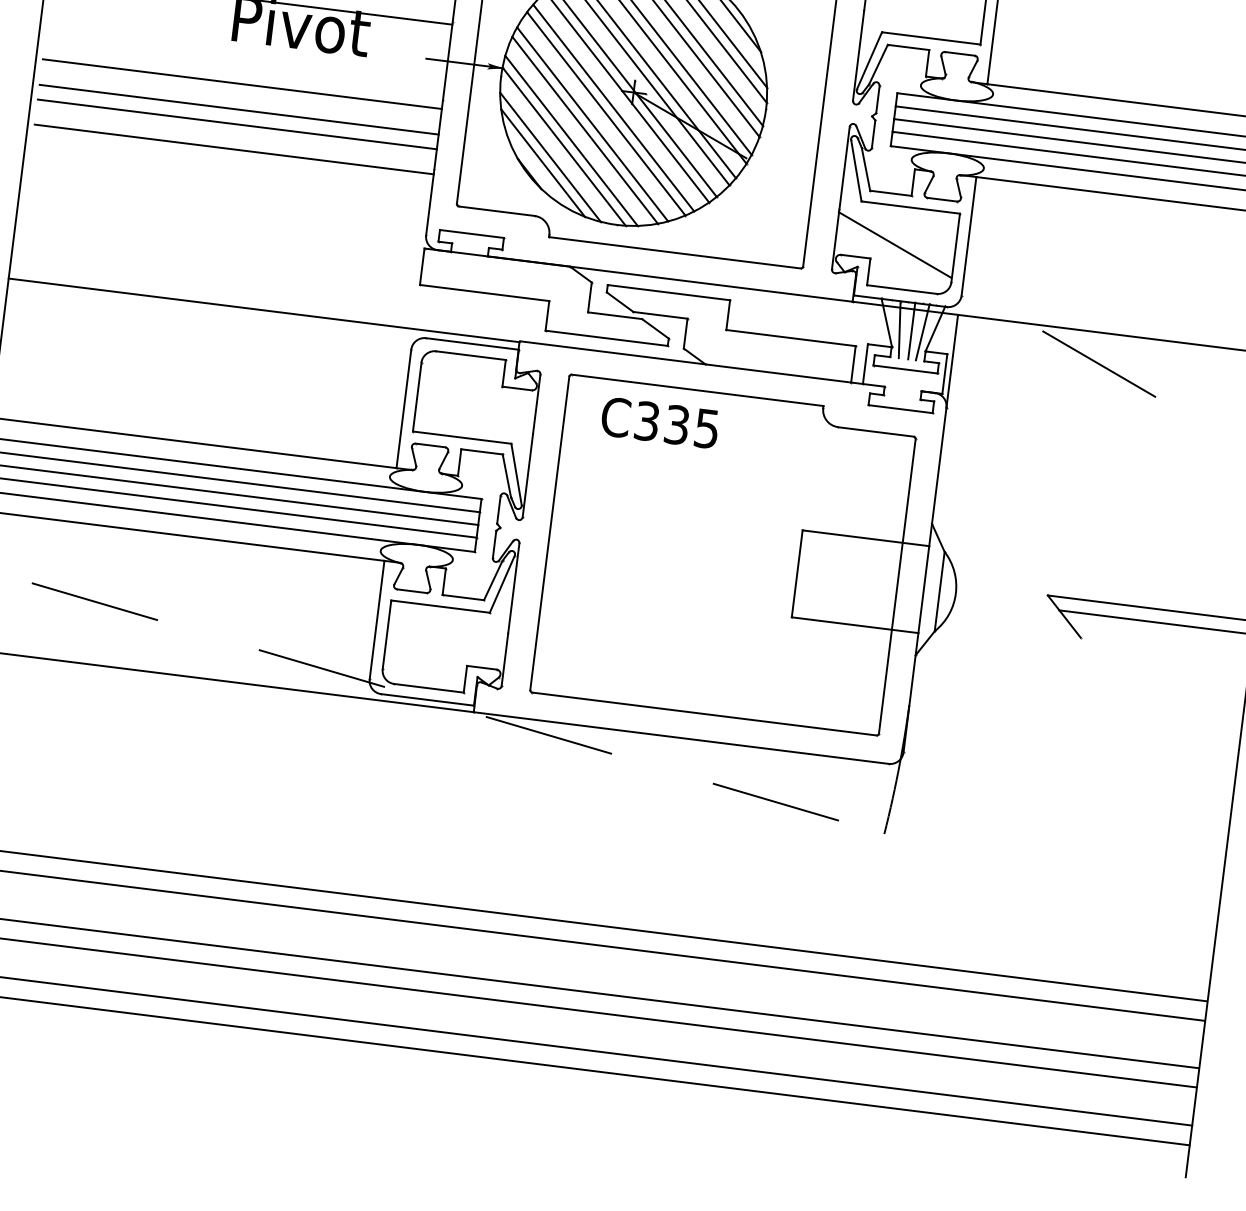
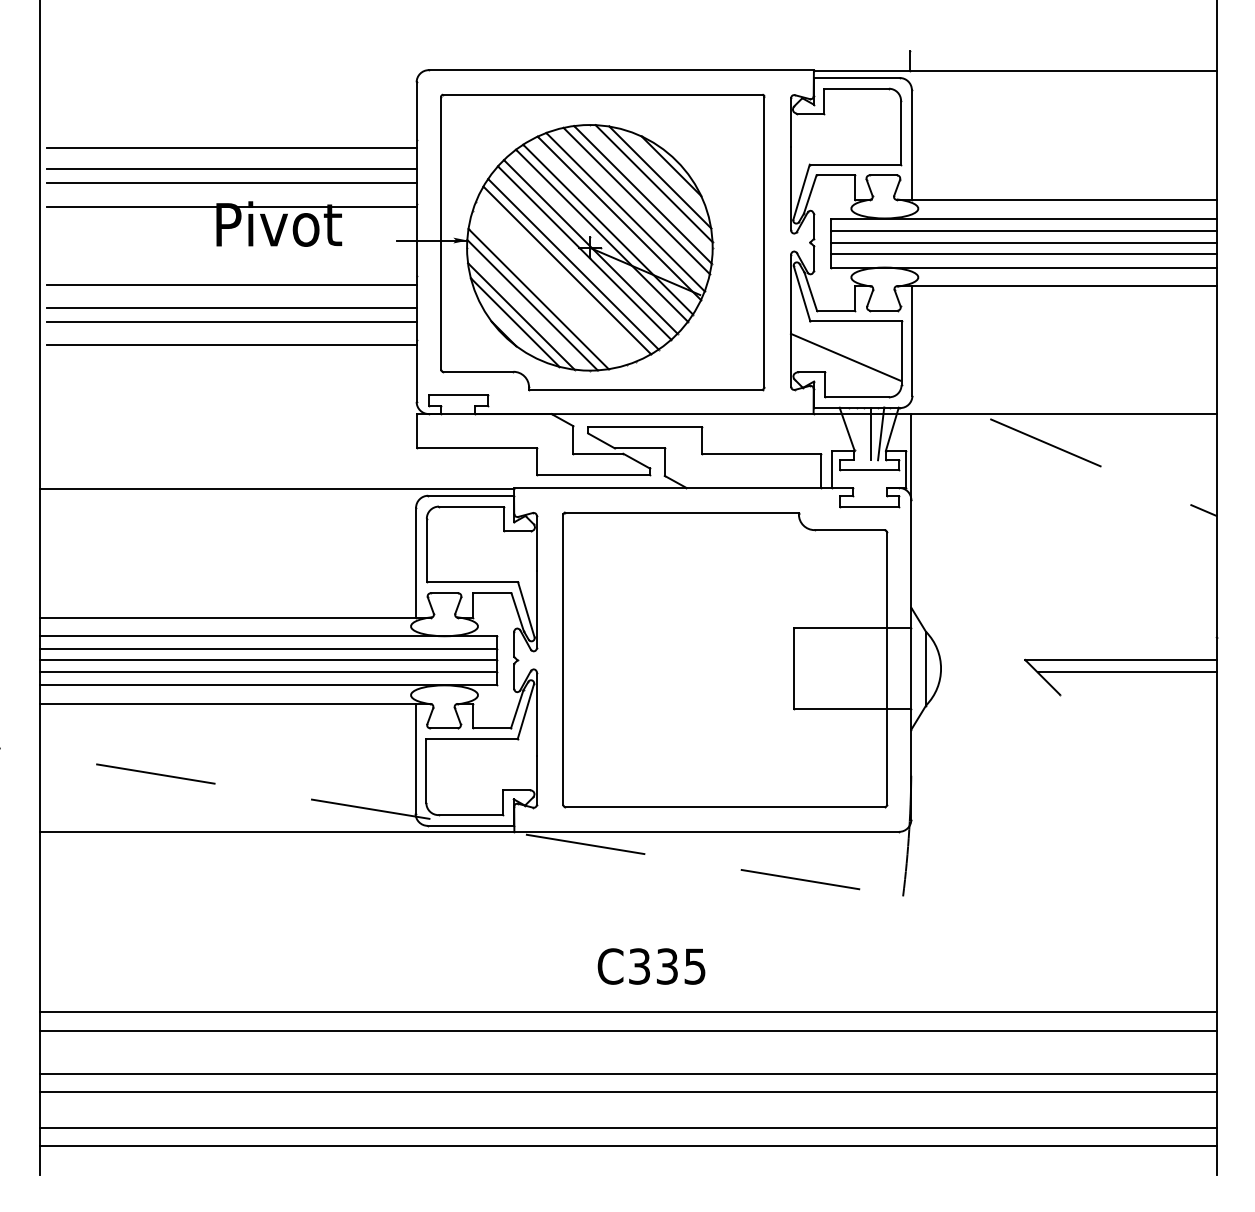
line: (593, 124) -> (556, 281), removed
line: (584, 129) -> (549, 287), removed
line: (899, 330) -> (859, 434), removed
text: (660, 422) -> (651, 966), moved

